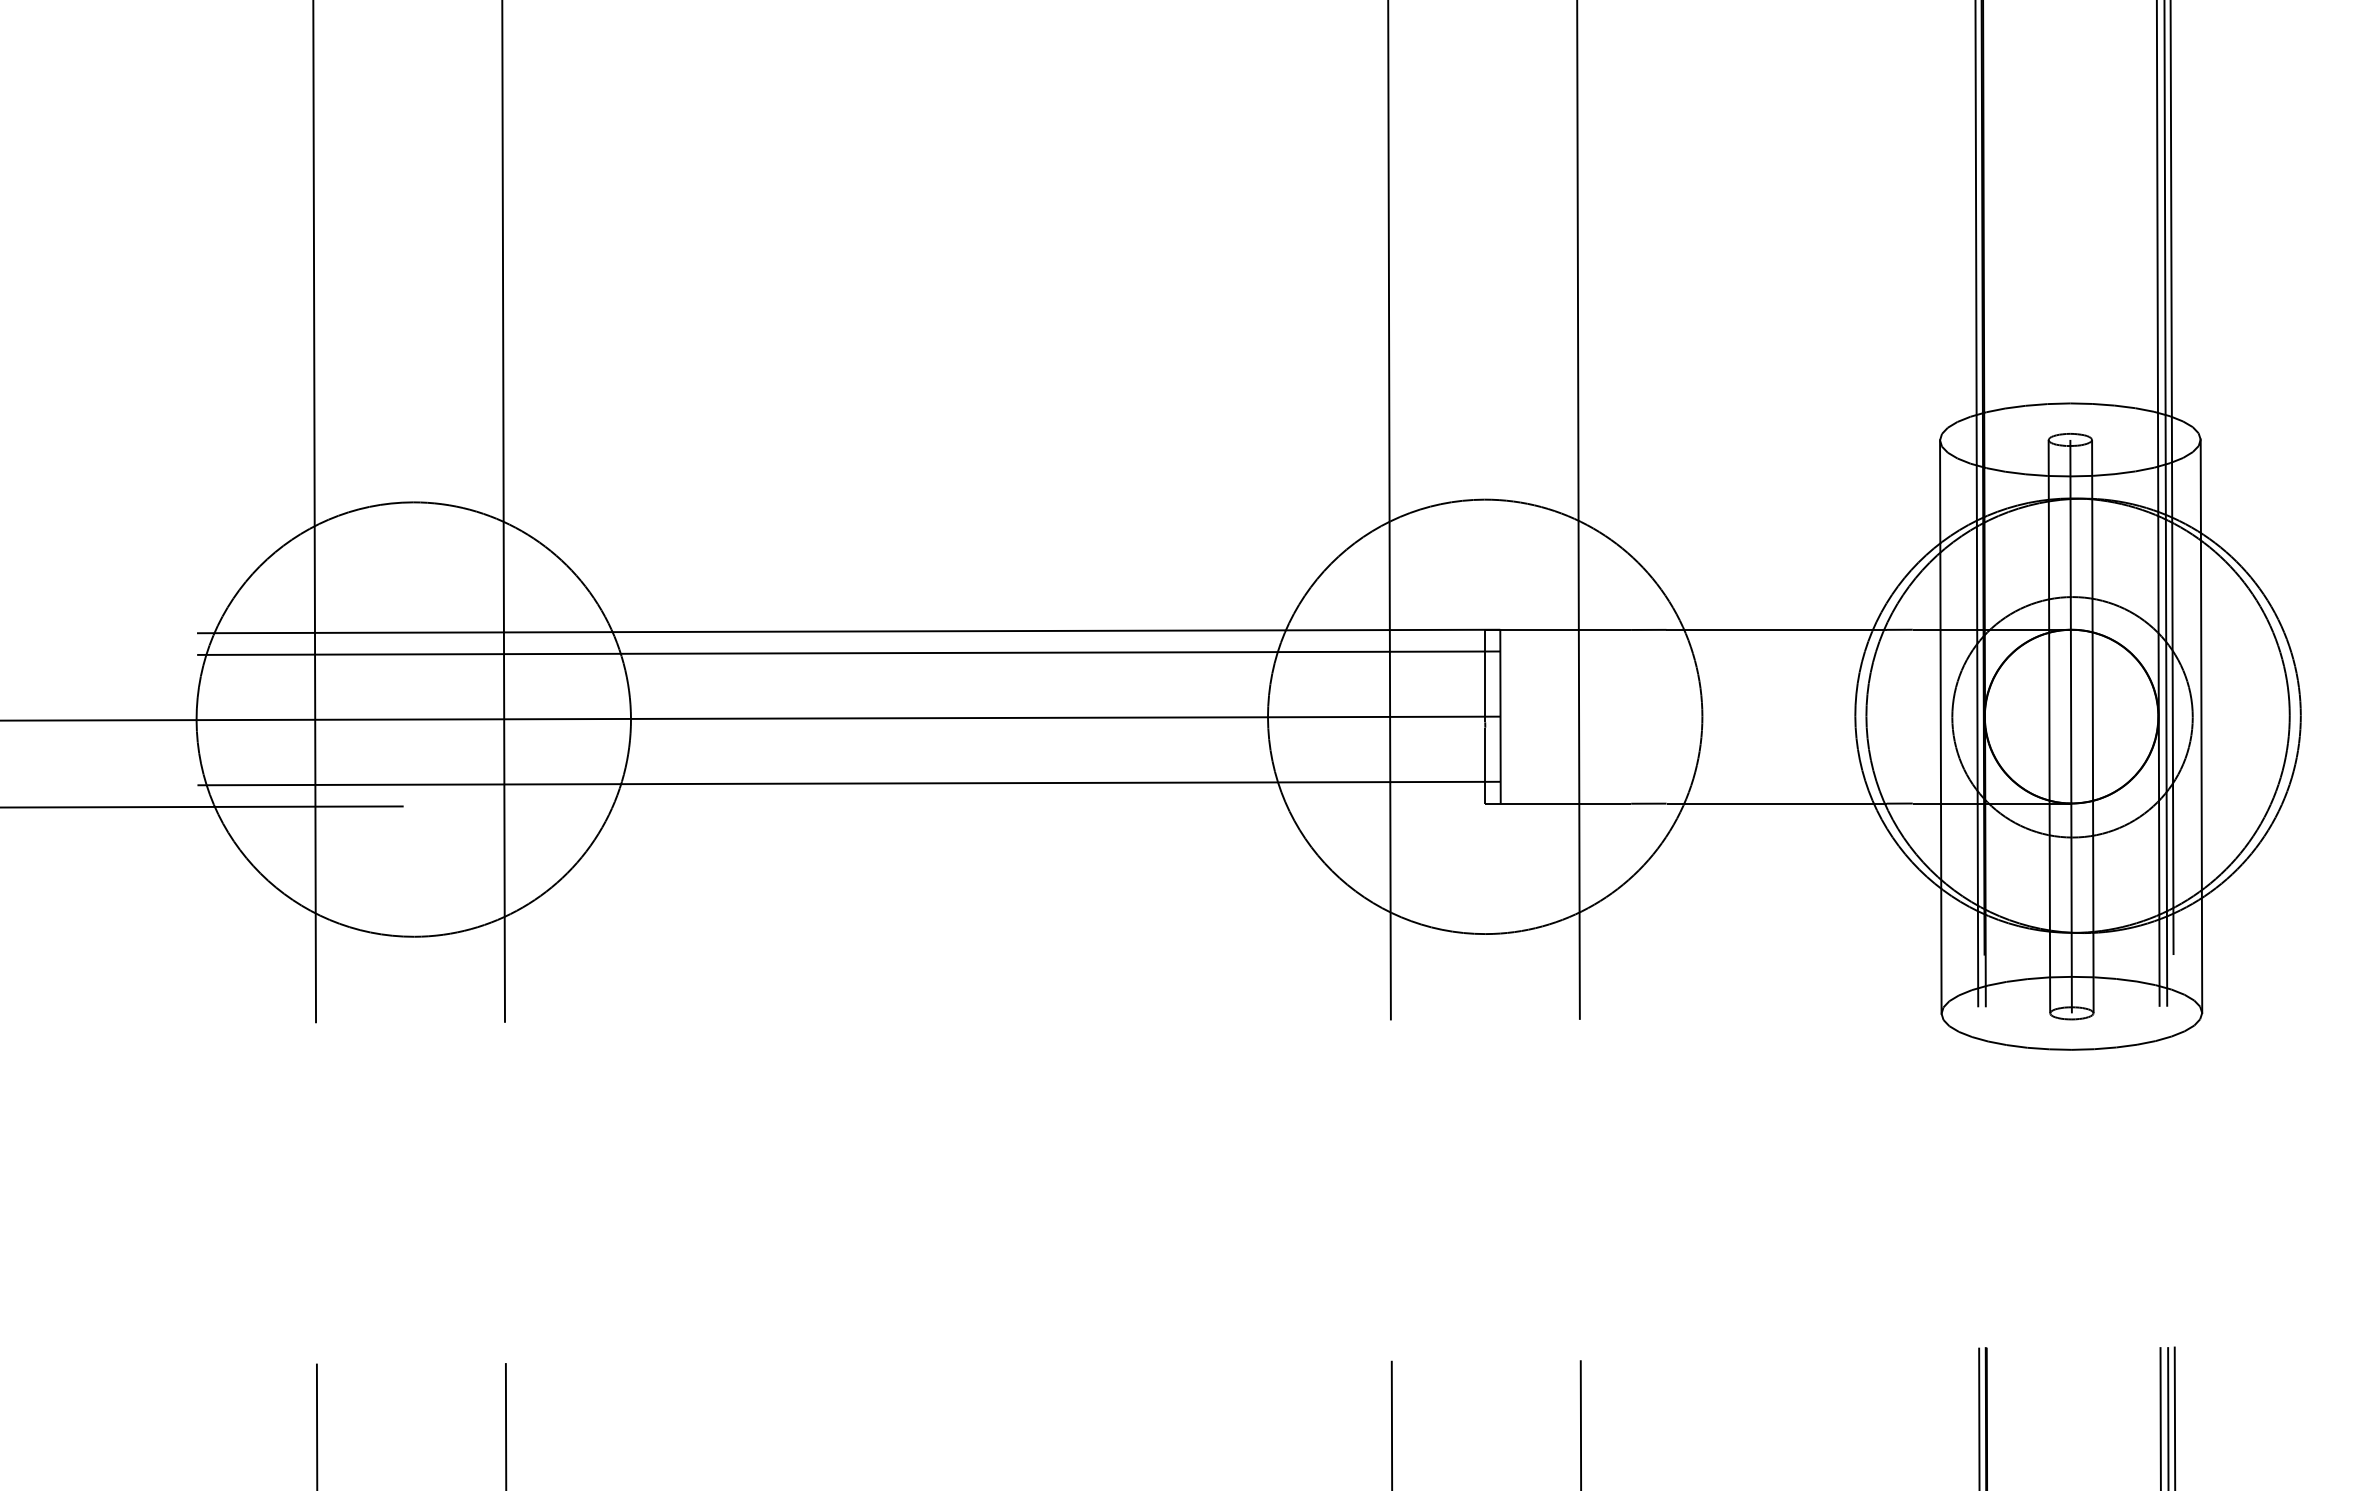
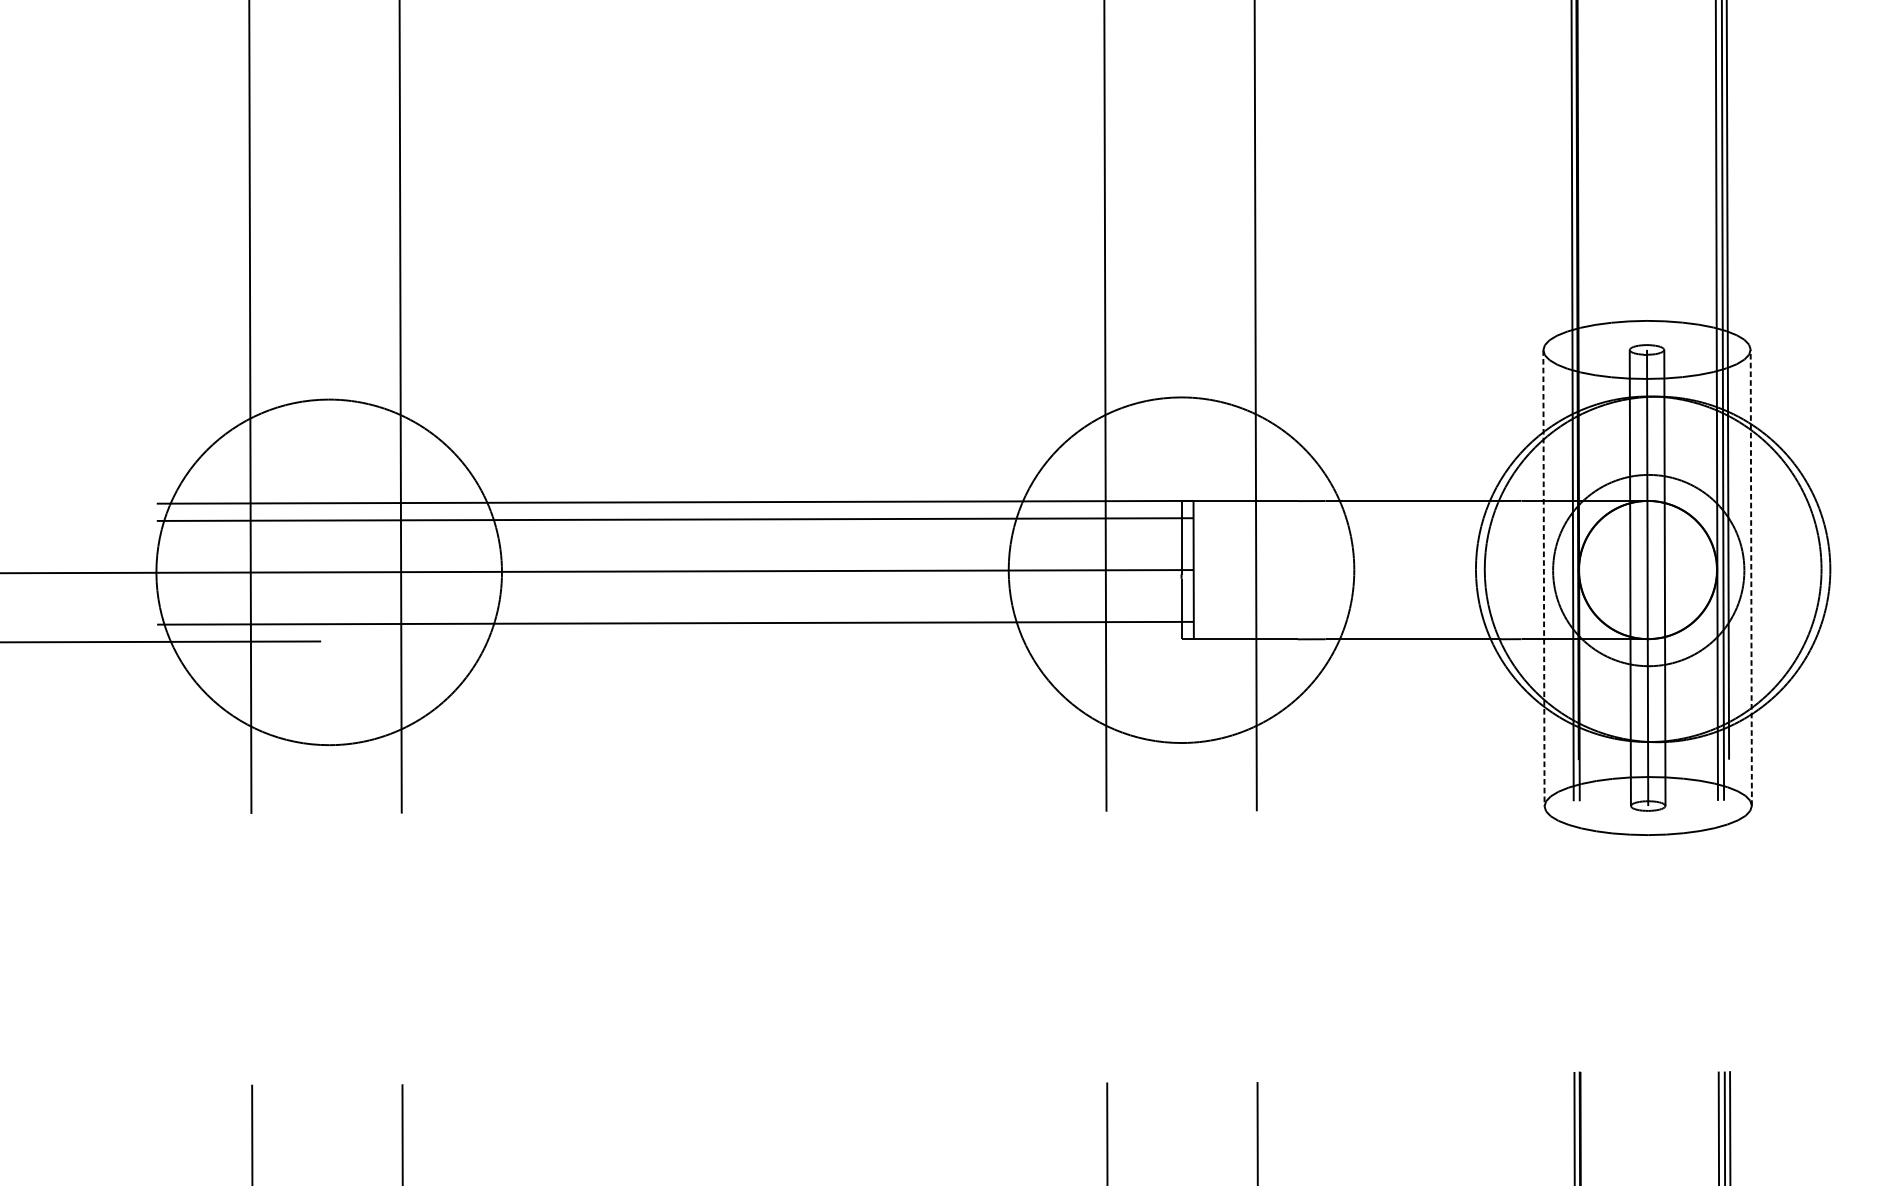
line: (2201, 726) -> (1751, 577), solid -> dashed
line: (1940, 727) -> (1543, 578), solid -> dashed

